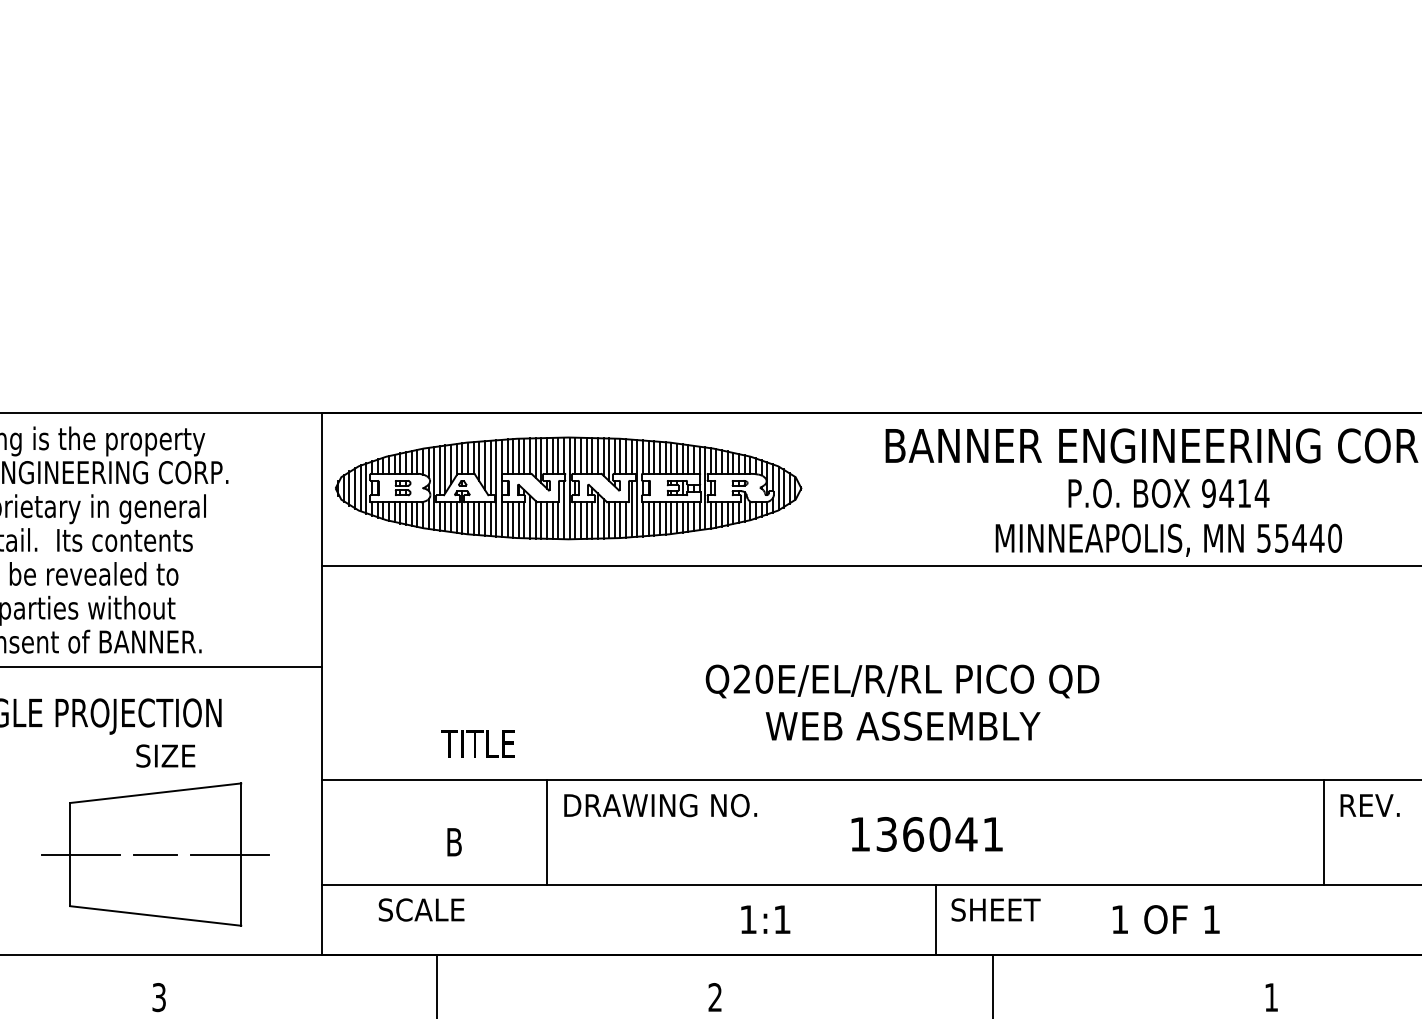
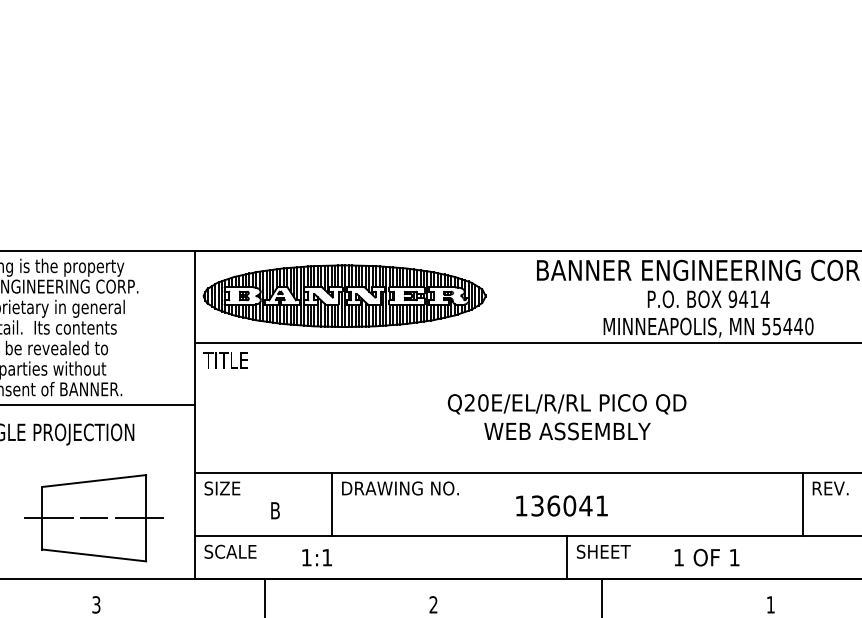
text: (901, 703) -> (566, 417), moved
text: (477, 744) -> (225, 360), moved
text: (165, 756) -> (222, 488), moved
text: (421, 909) -> (230, 551), moved
text: (764, 919) -> (316, 557), moved

